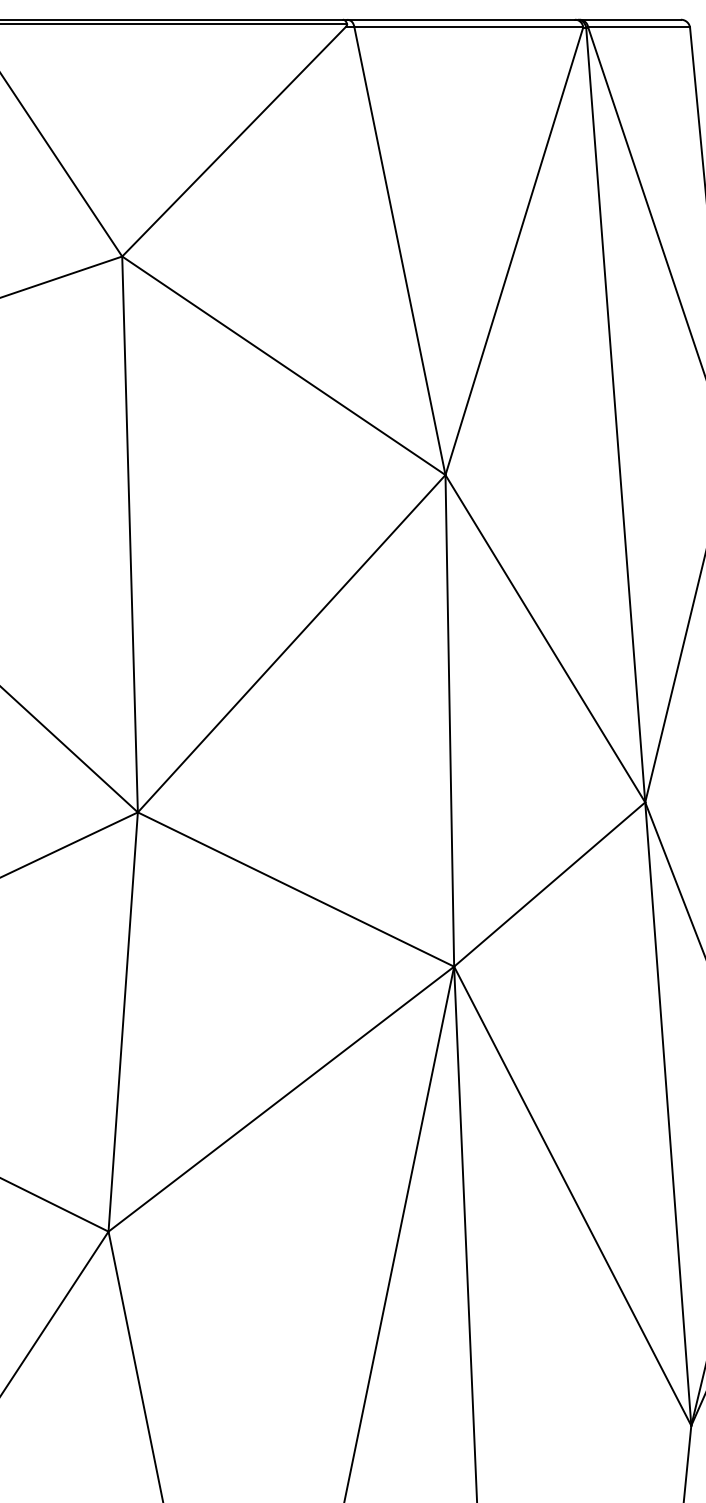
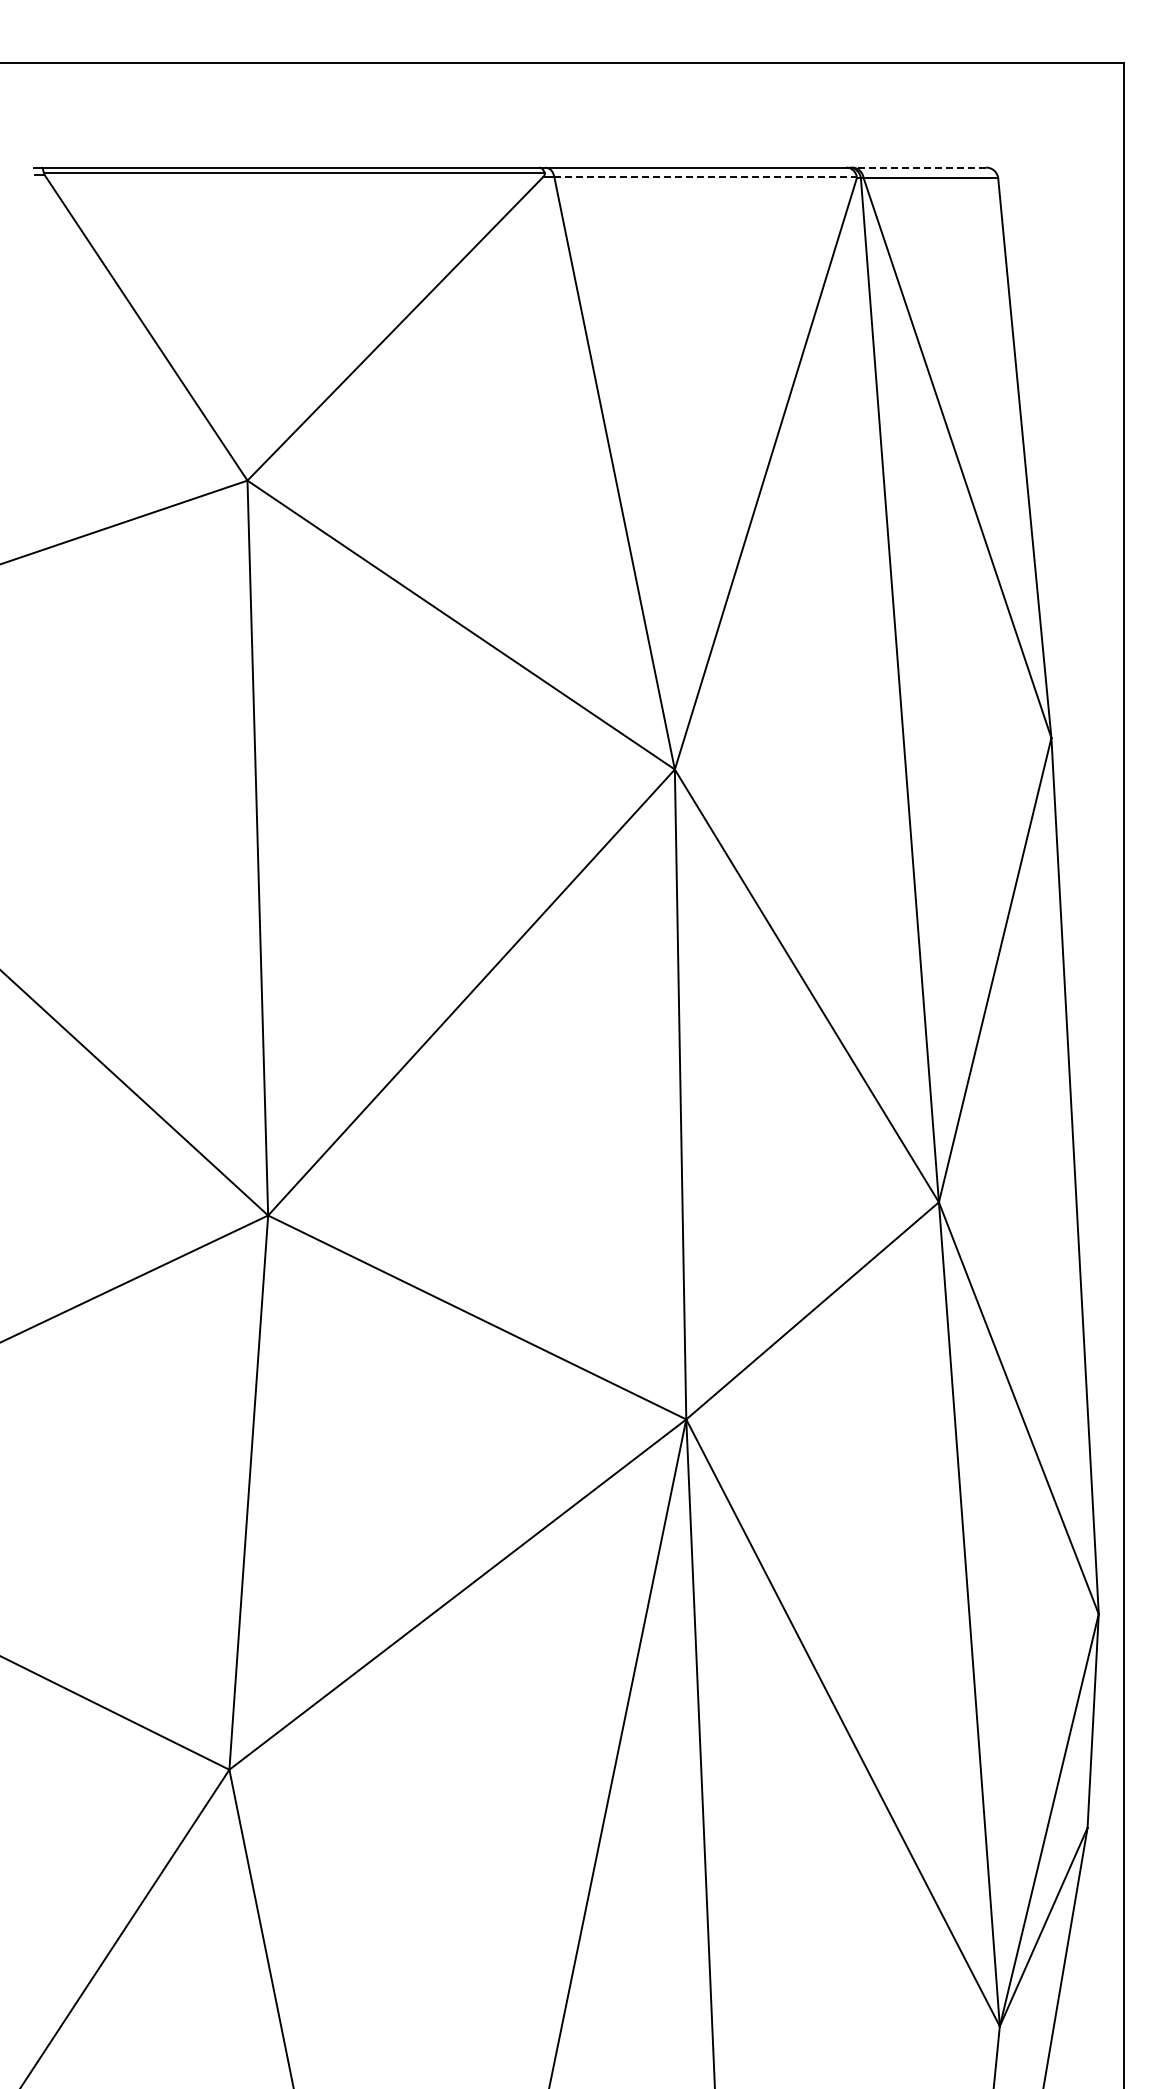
line: (630, 19) -> (919, 167), solid -> dashed
line: (469, 26) -> (706, 176), solid -> dashed

